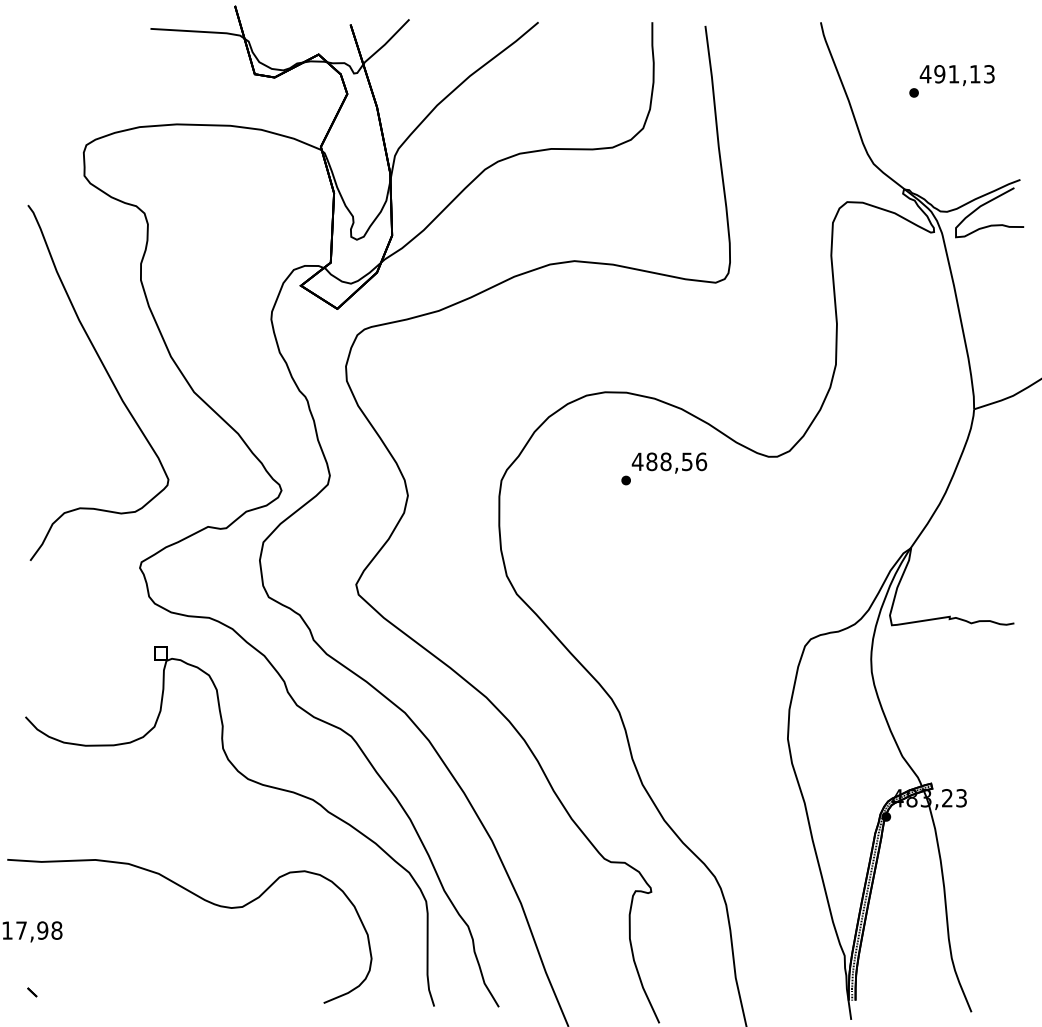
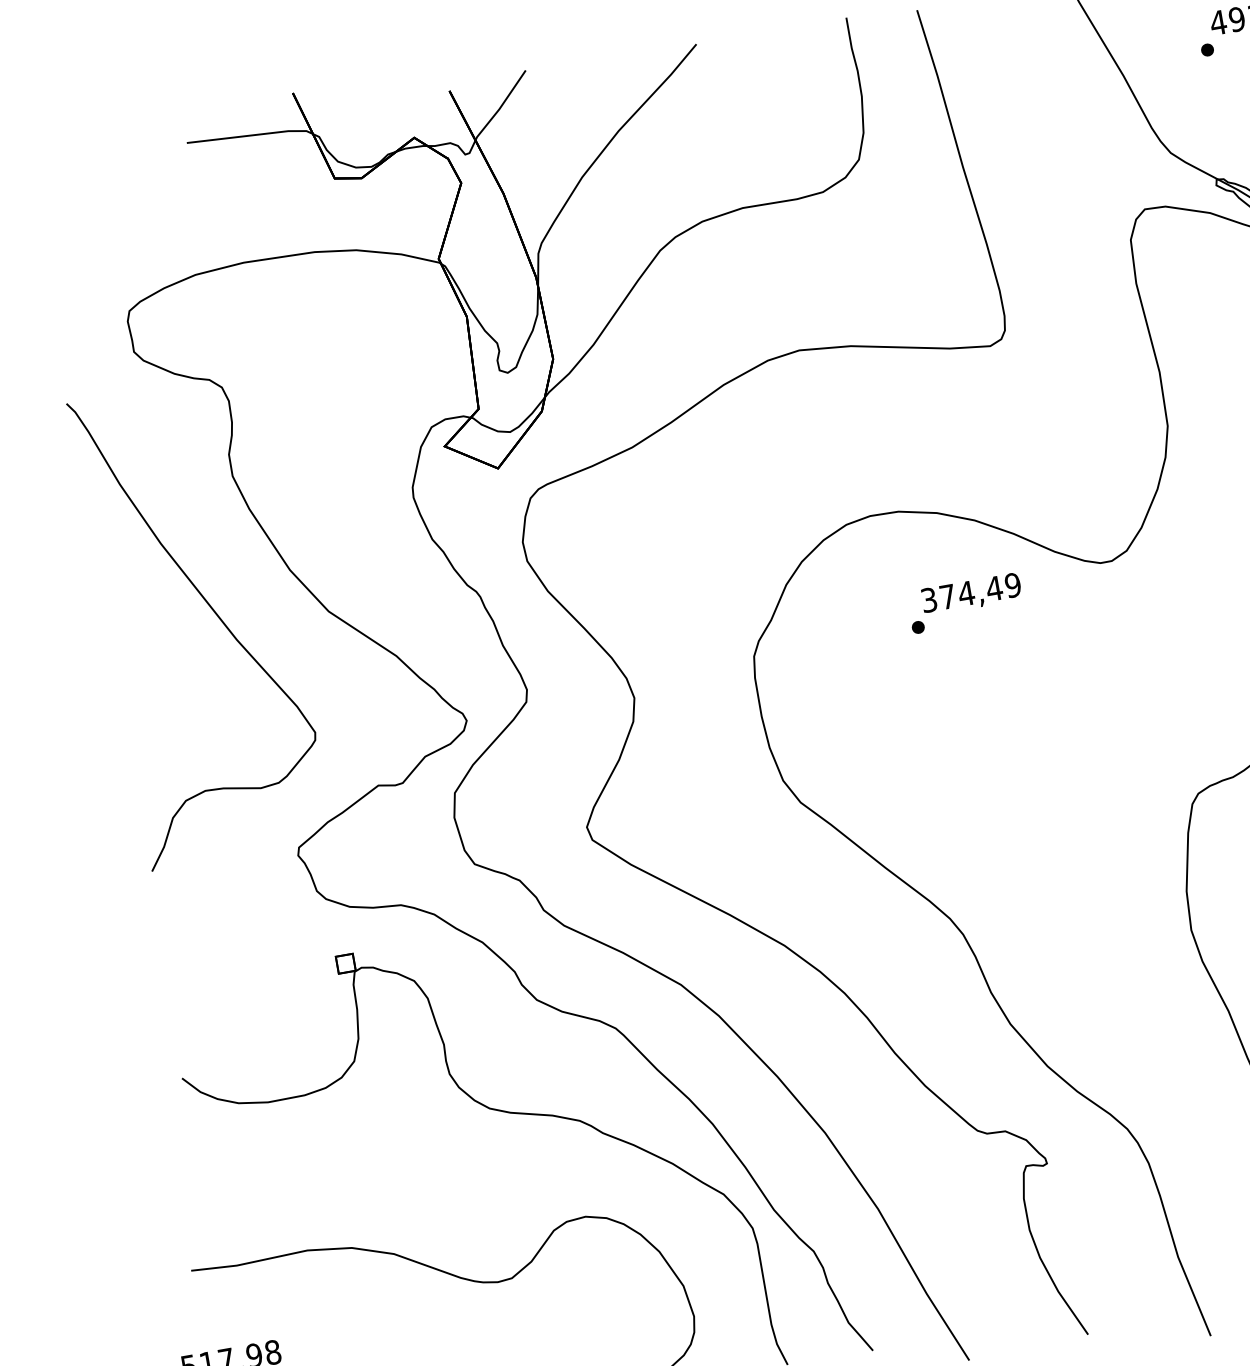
text: (669, 461) -> (970, 592), 488,56 -> 374,49

